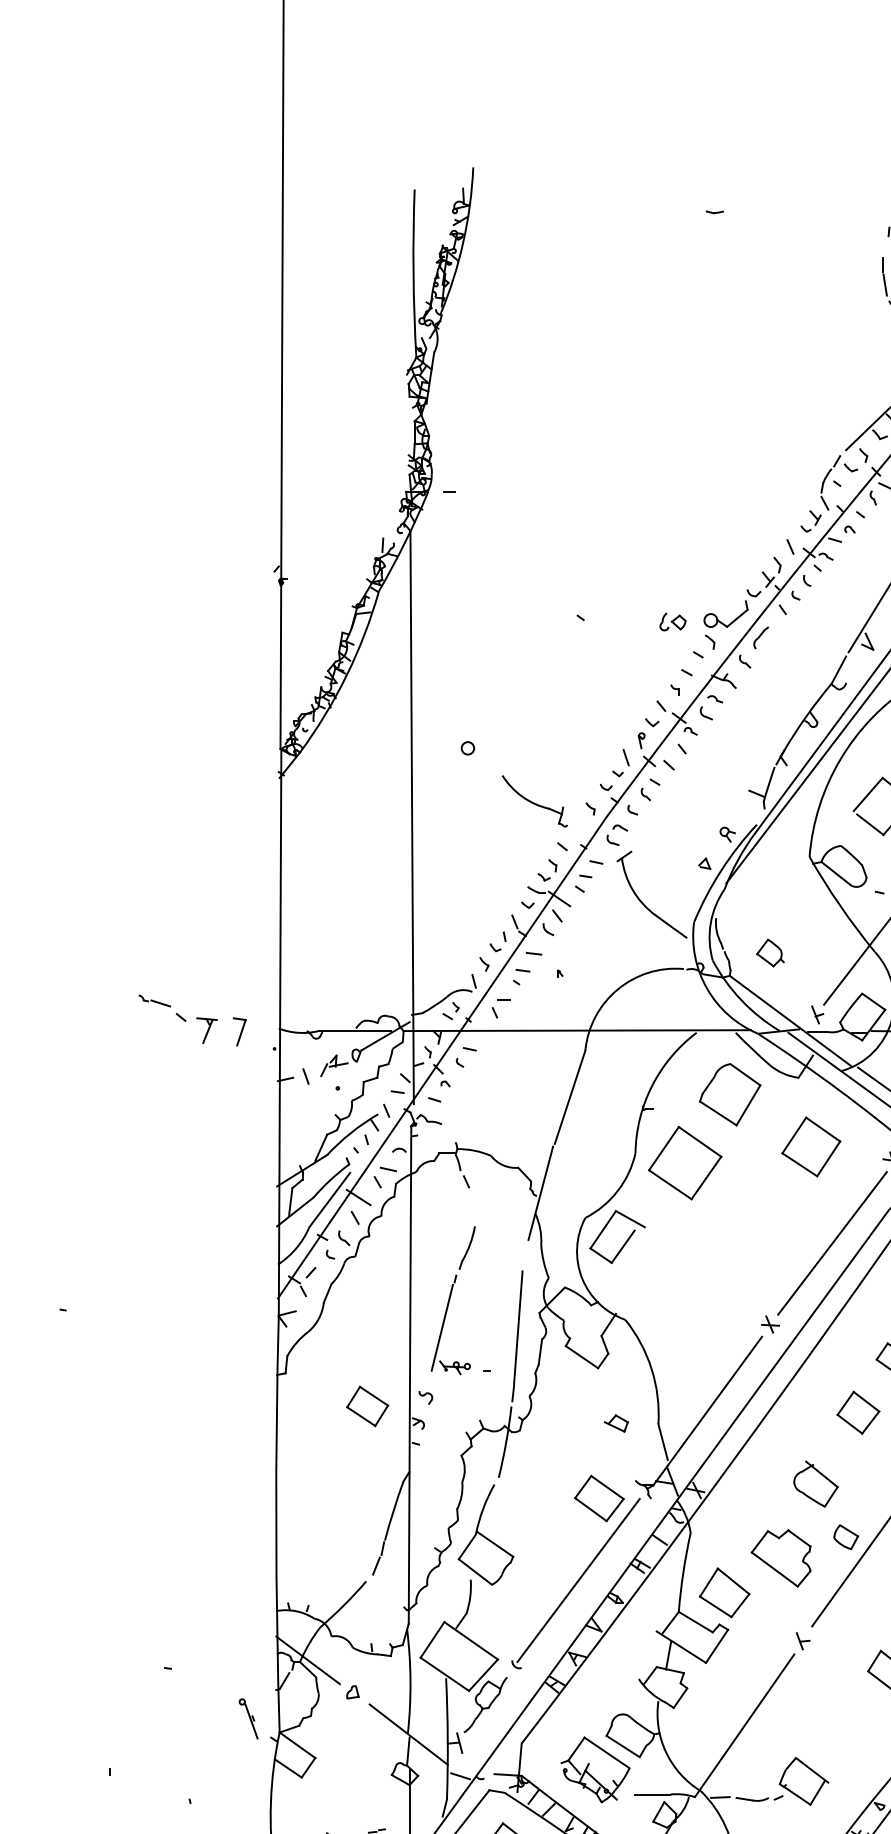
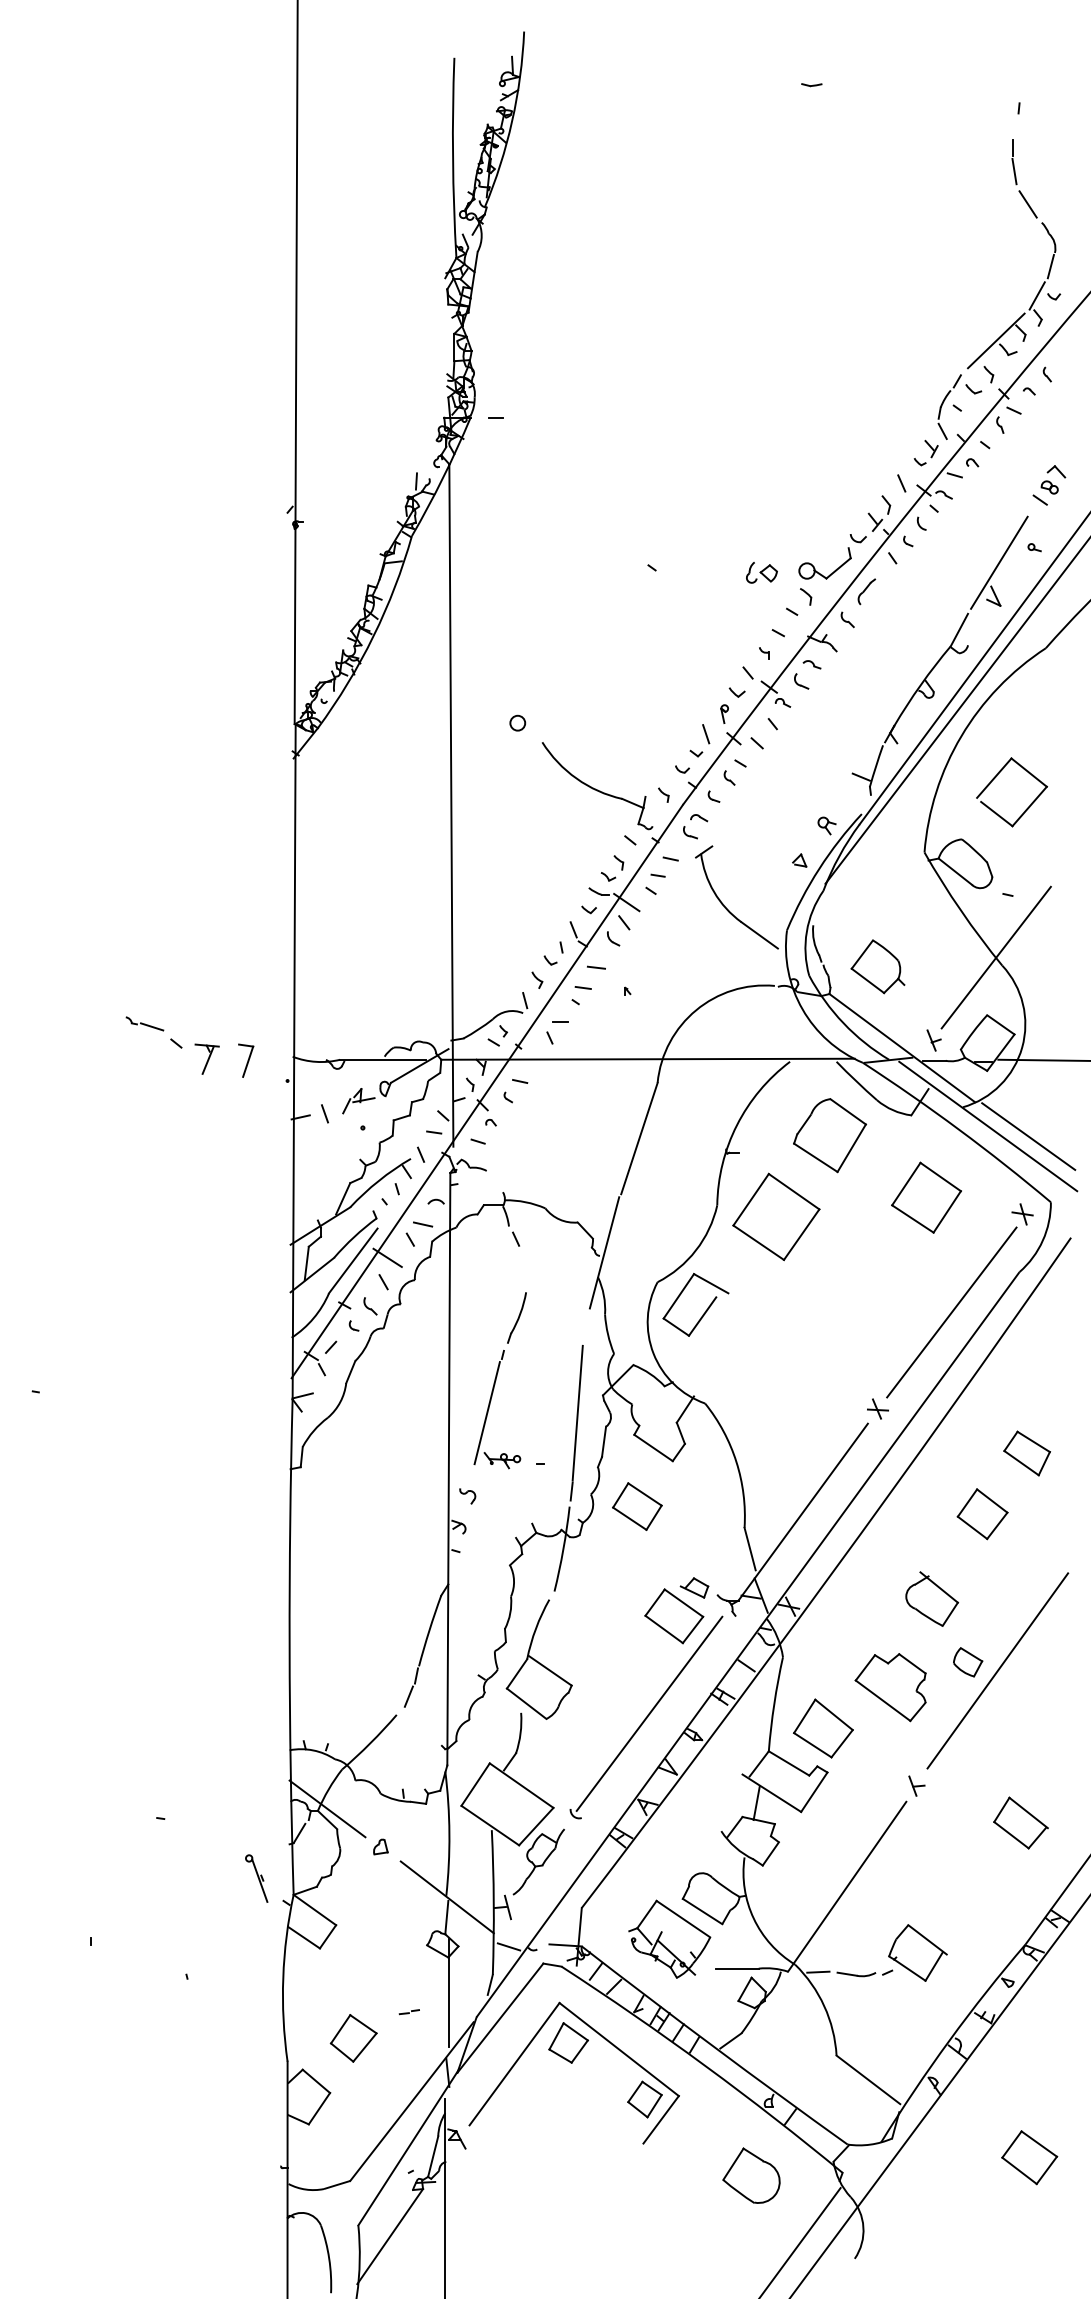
part: (534, 801) -> (597, 786), size x1.43
part: (770, 952) -> (877, 966), size x1.67
part: (367, 1406) -> (637, 1506), moved
part: (616, 1423) -> (694, 1587), moved

